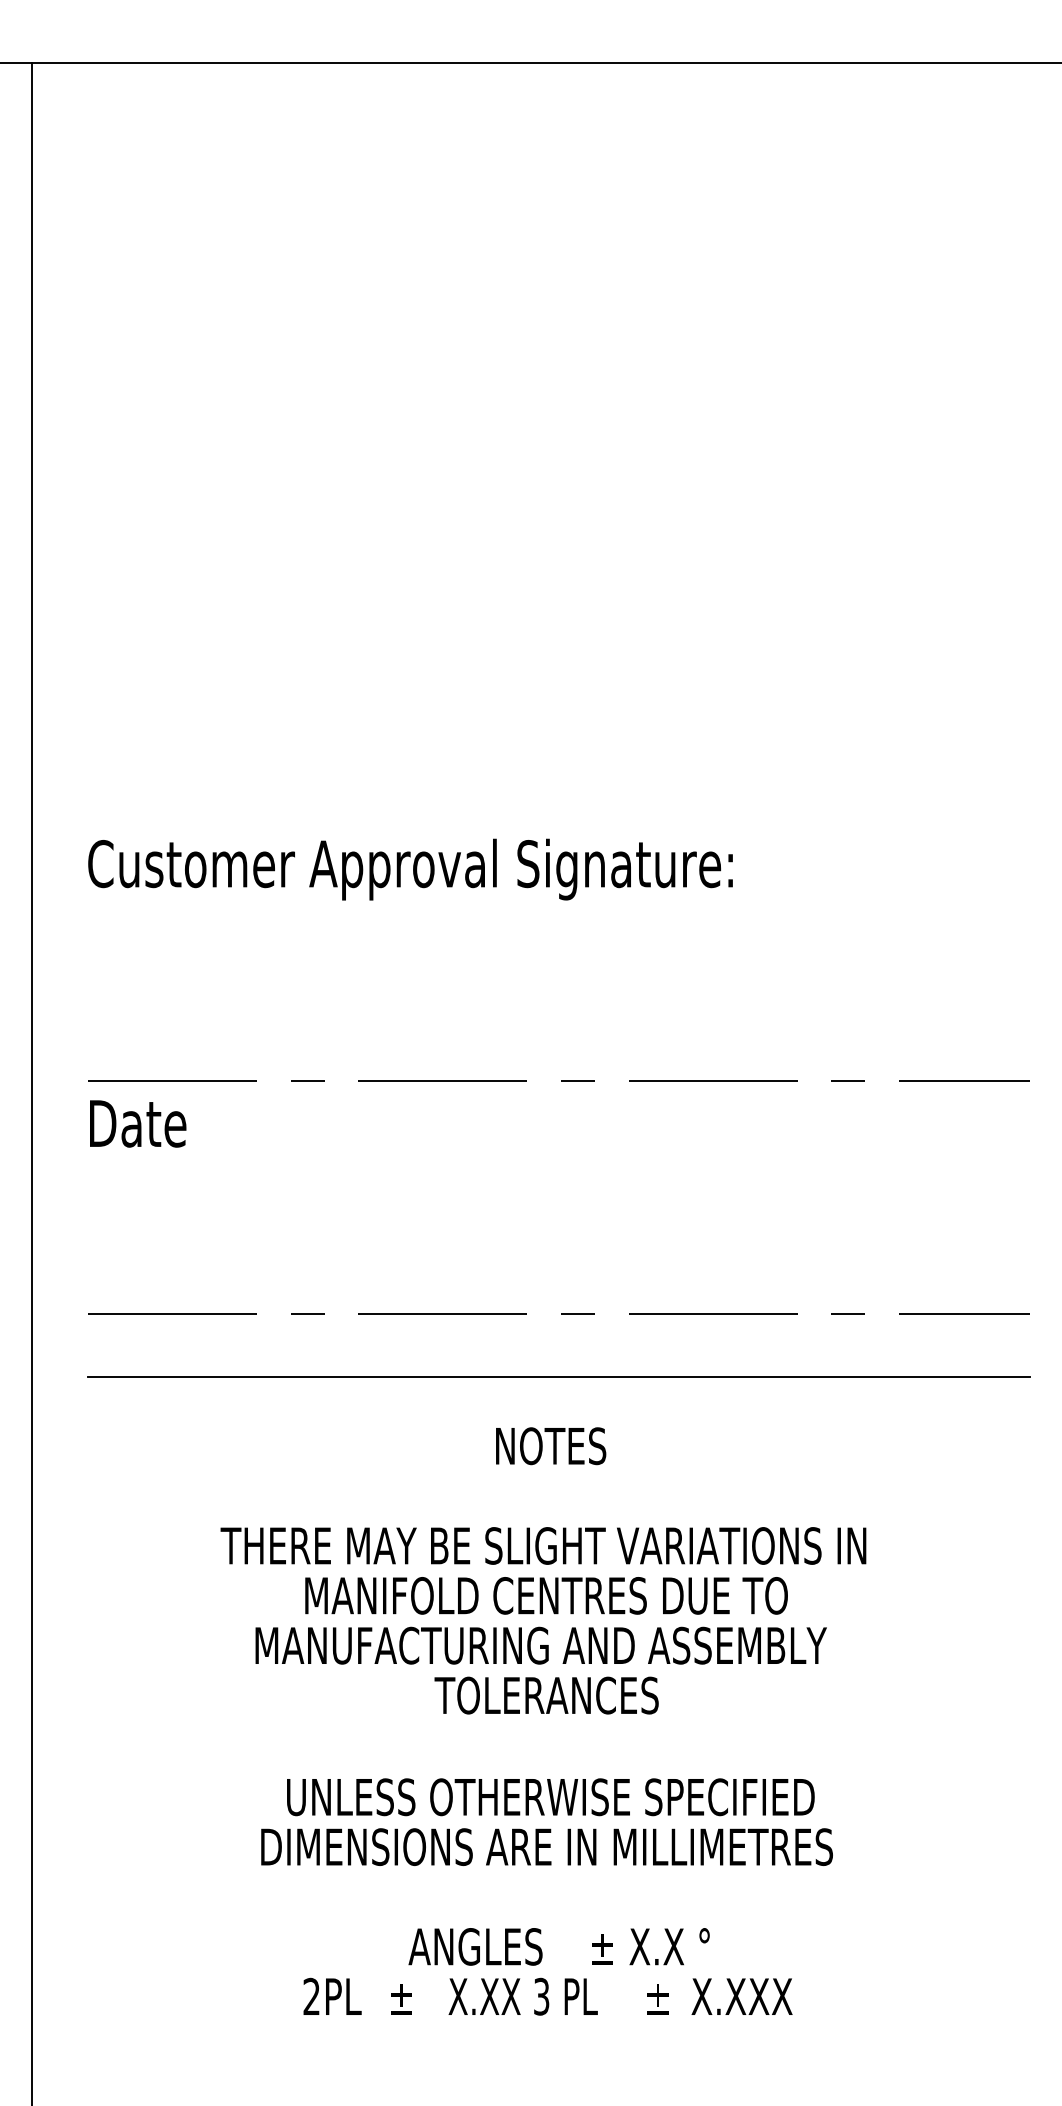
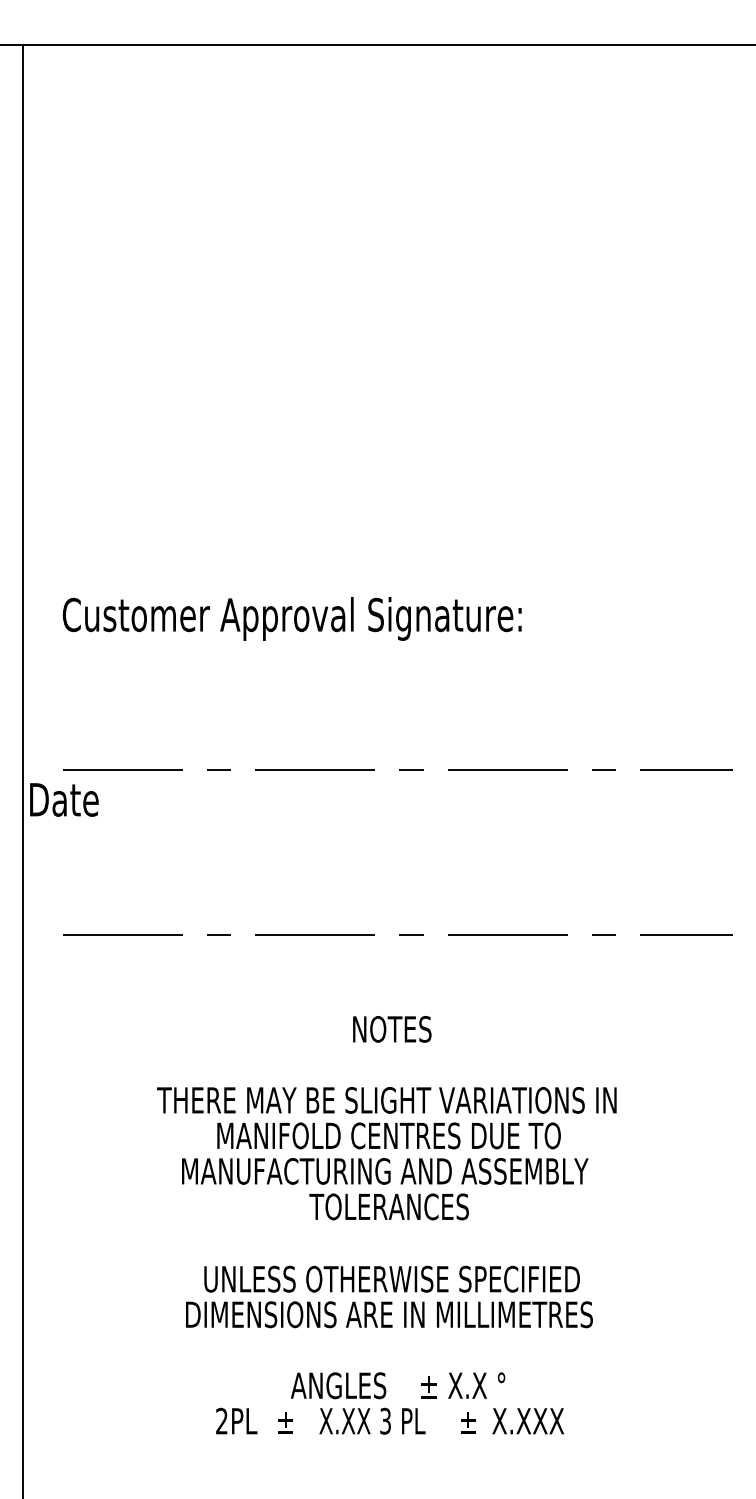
text: (138, 1123) -> (64, 799), moved
line: (558, 1376) -> (397, 979), removed

